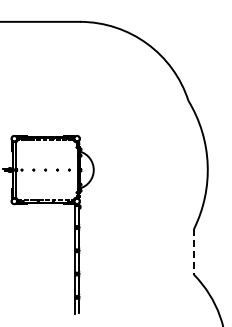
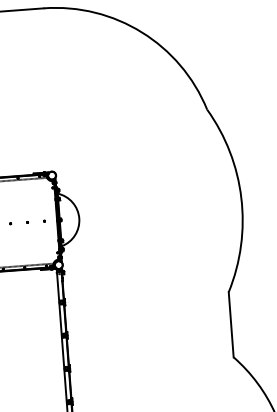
line: (193, 251) -> (230, 324), dashed -> solid

